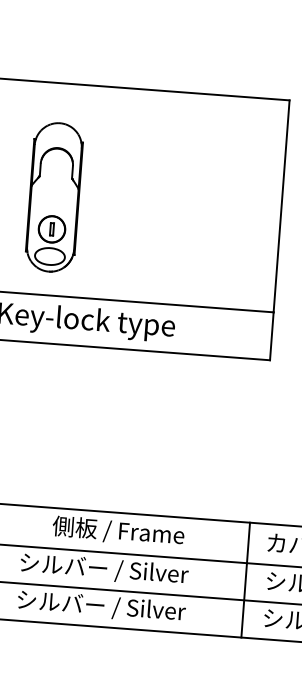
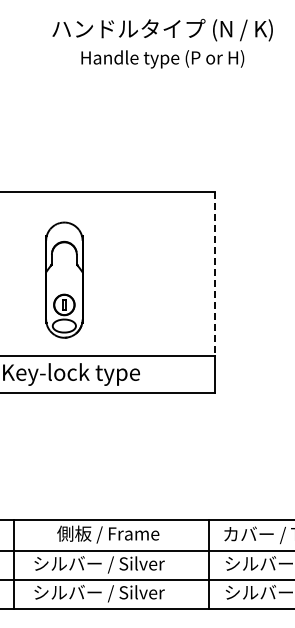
part: (54, 196) -> (64, 279), moved
line: (281, 207) -> (215, 274), solid -> dashed

